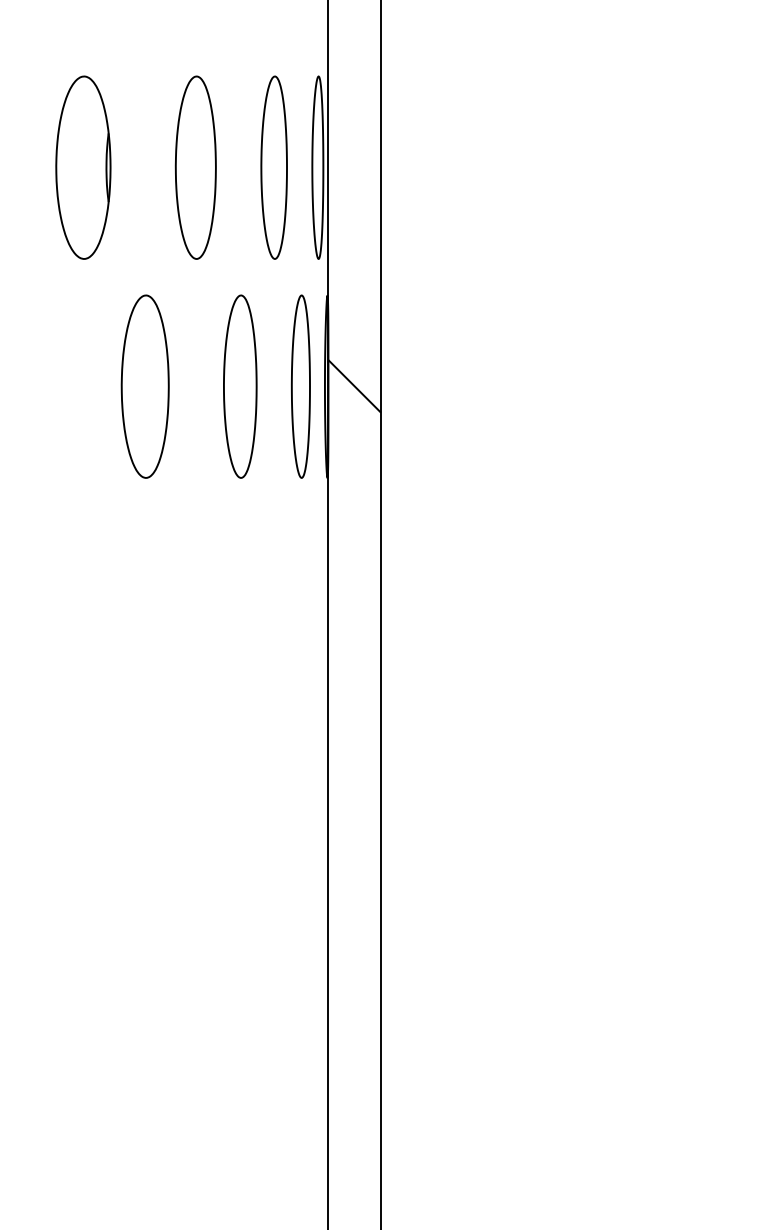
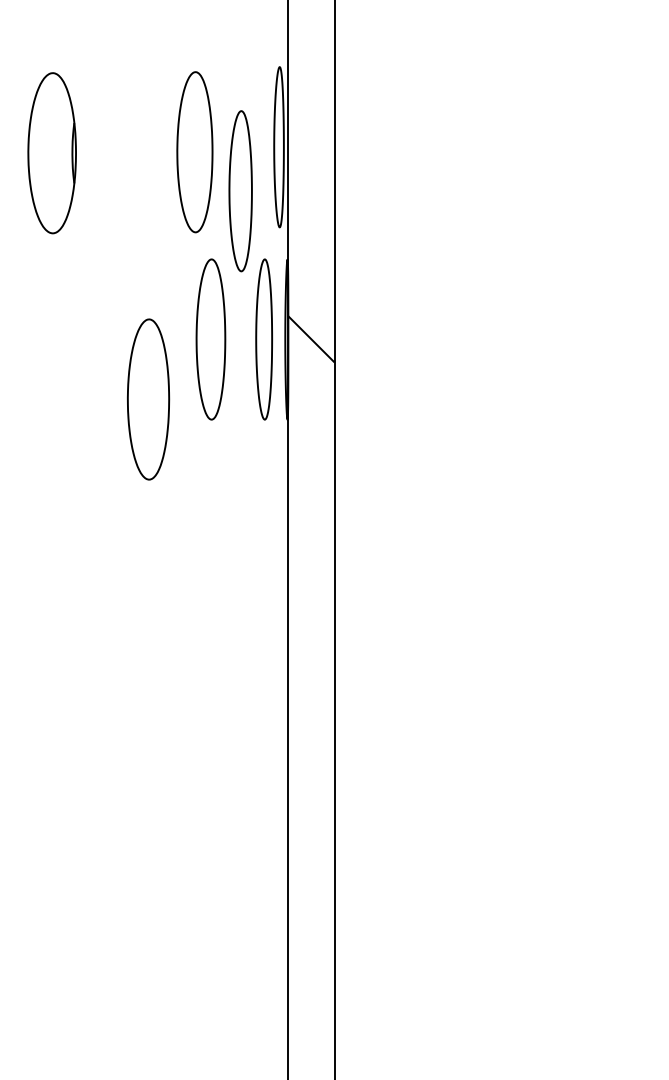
part: (82, 168) -> (51, 153), moved
part: (195, 168) -> (194, 152), moved
part: (273, 168) -> (240, 191), moved
part: (145, 386) -> (148, 399), moved

